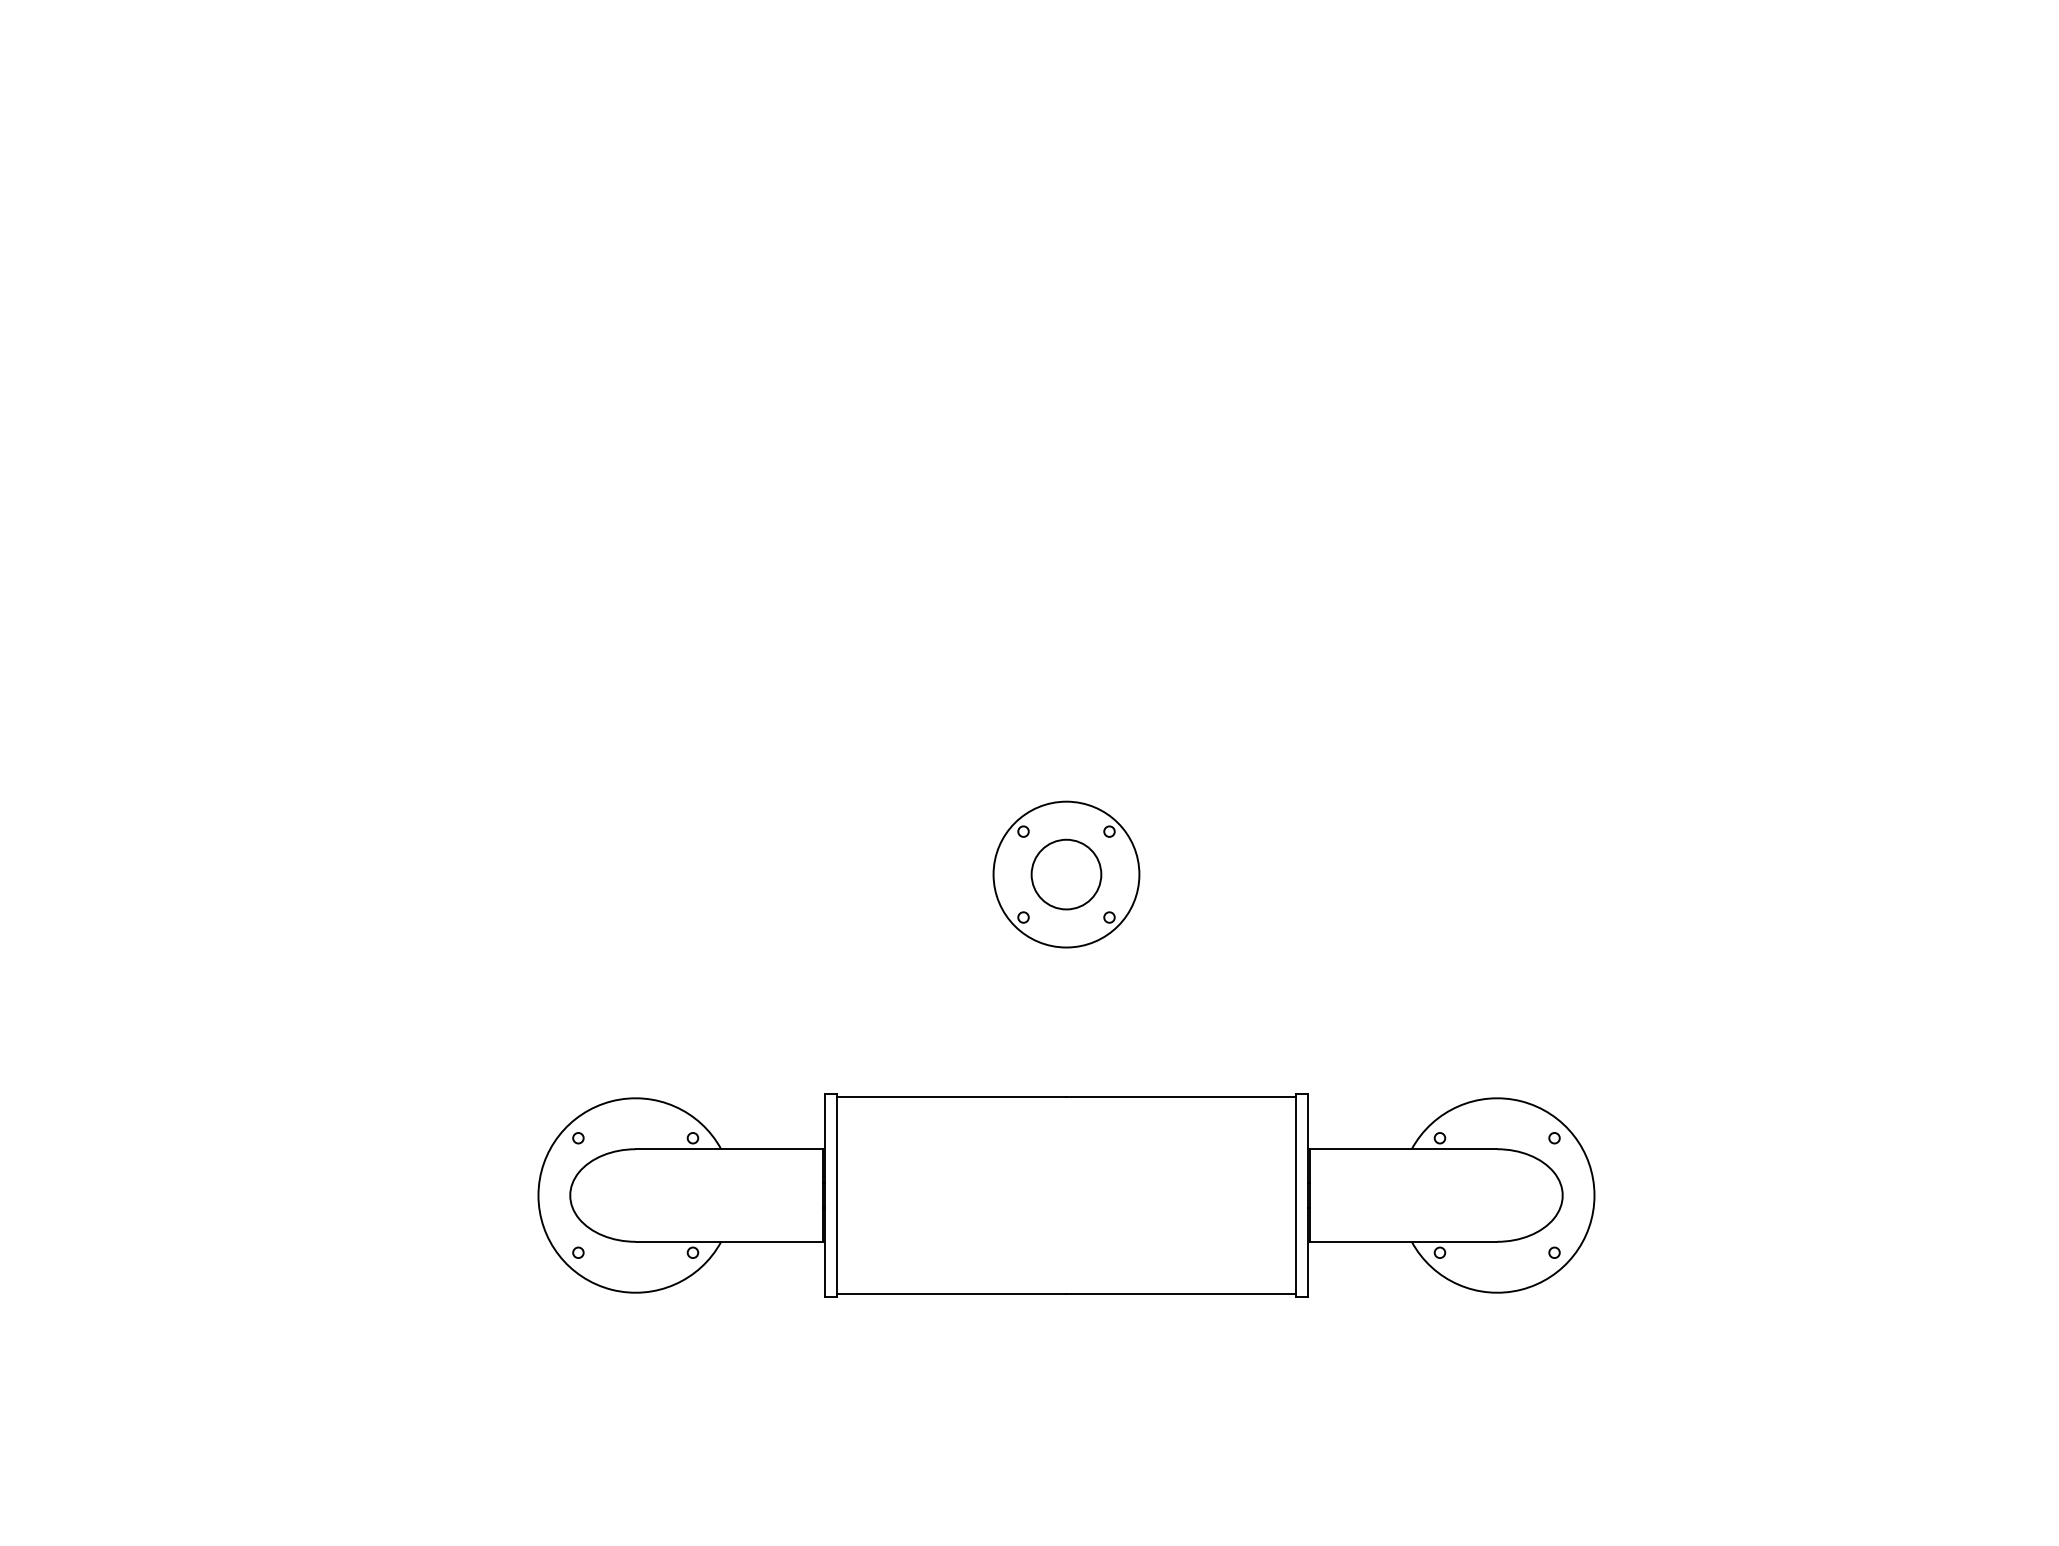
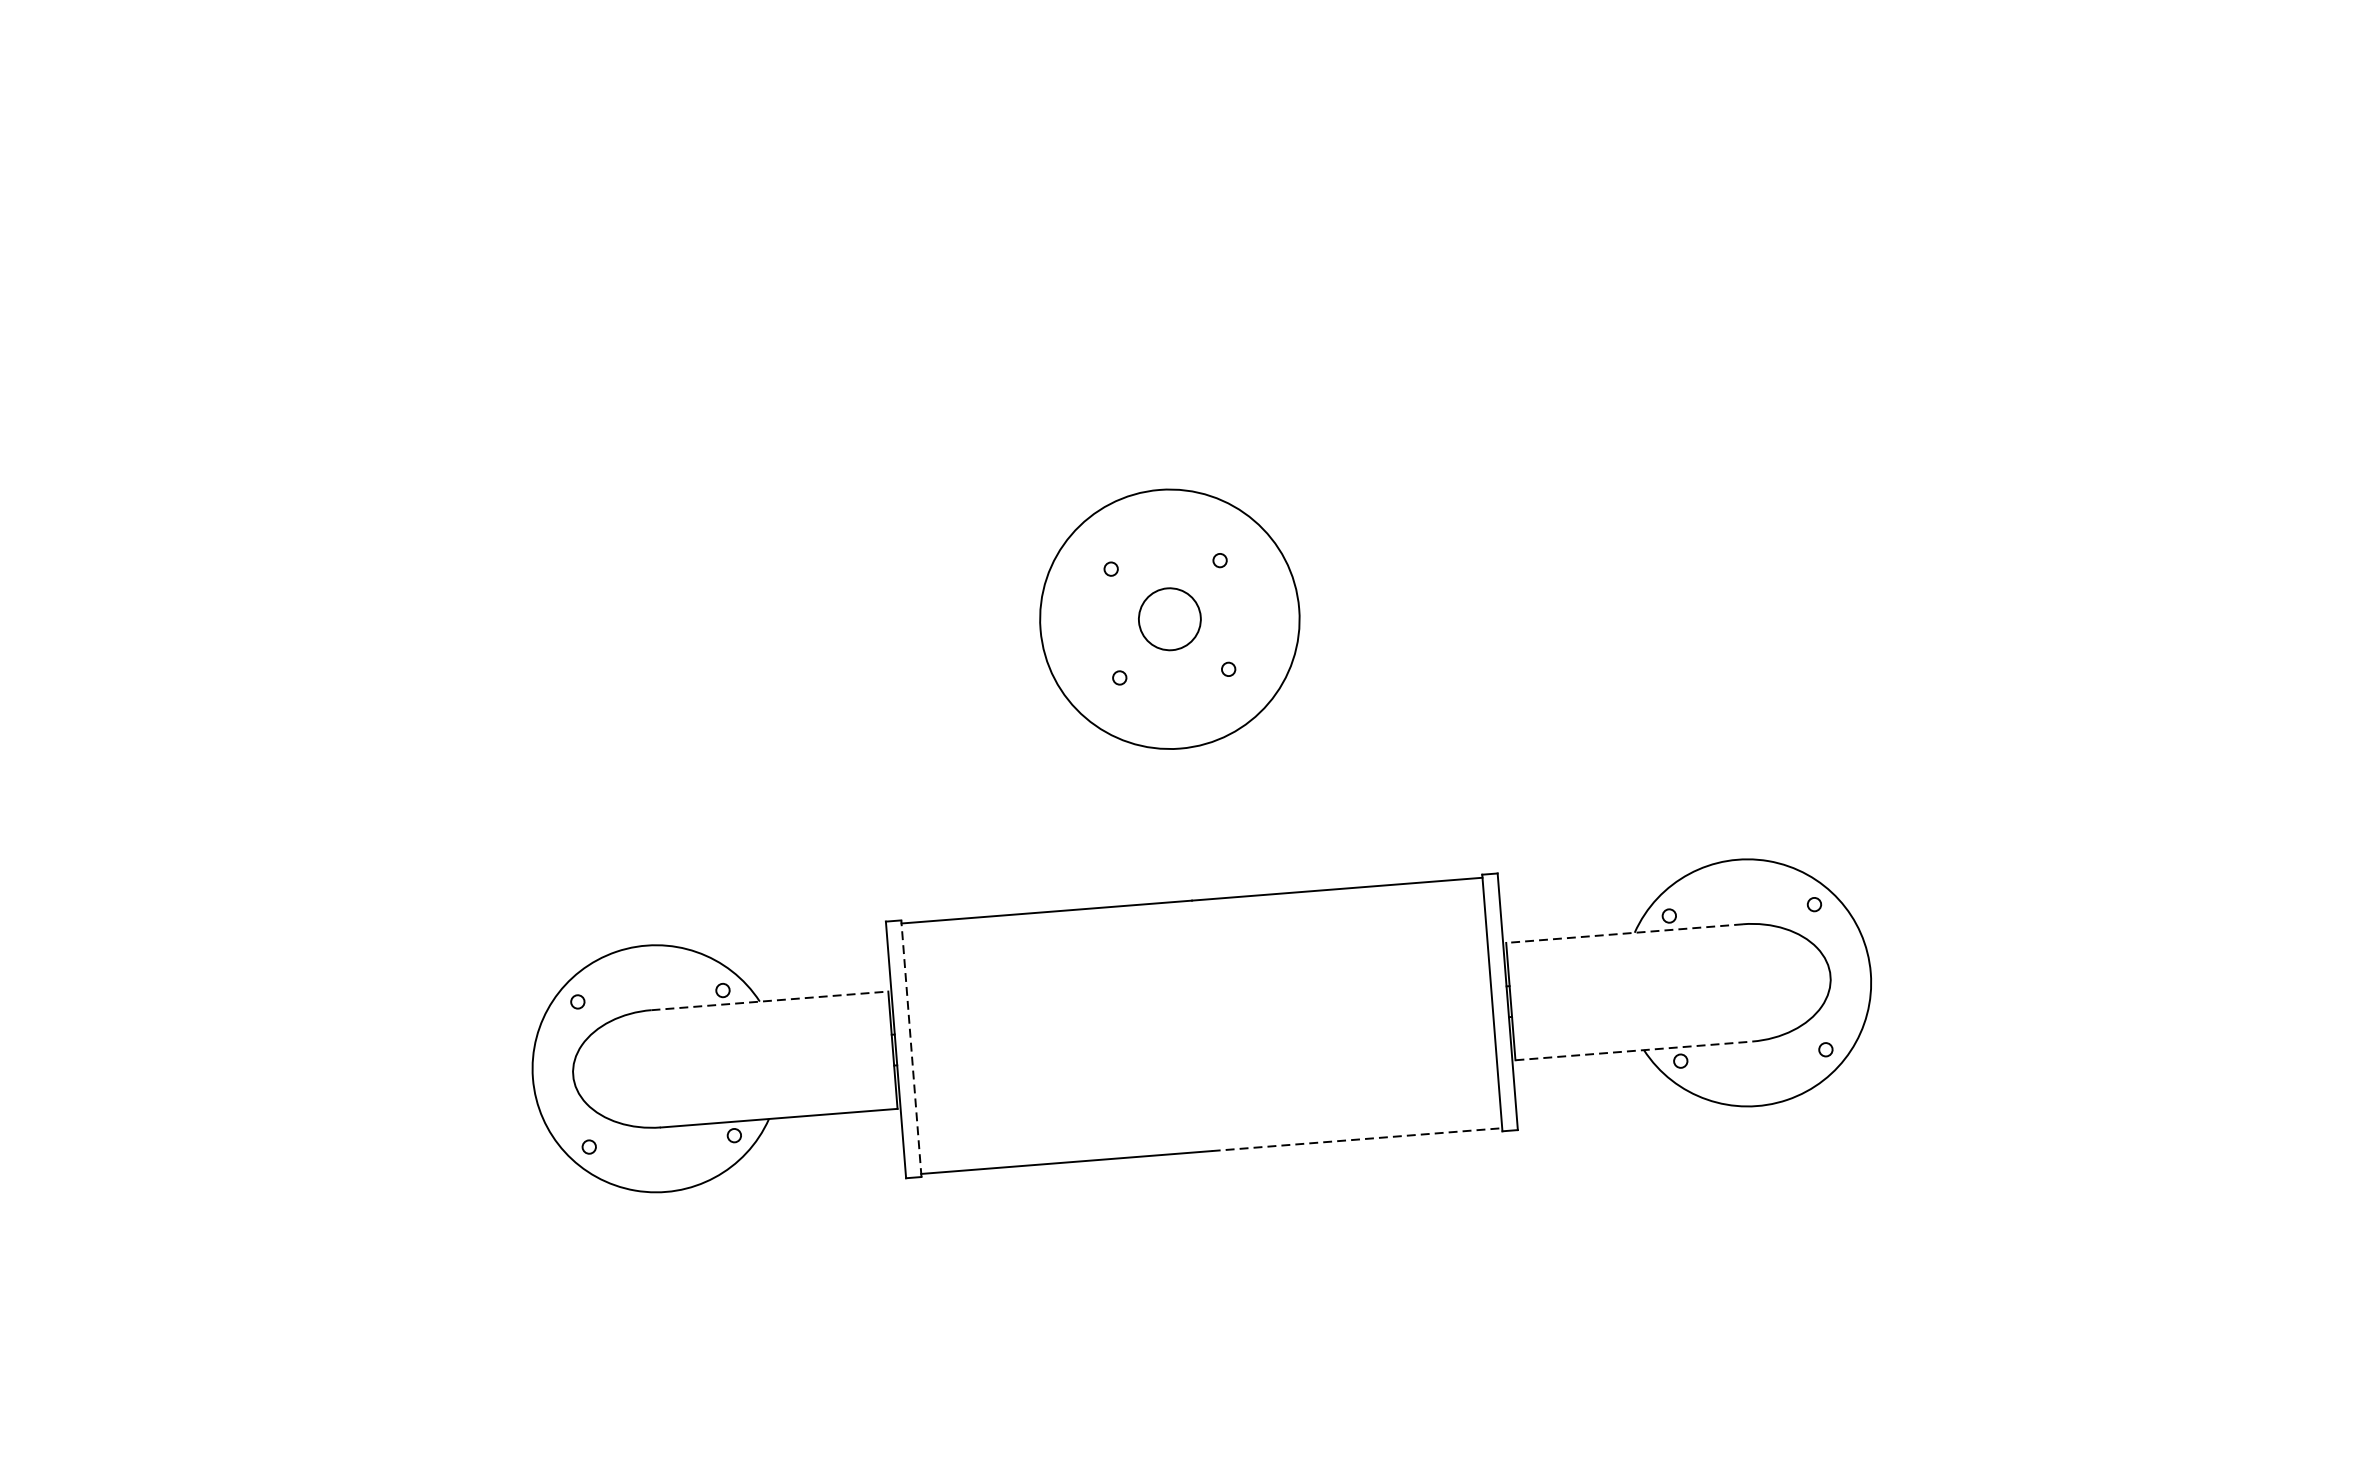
circle: (1066, 874) -> (1169, 619), size x0.7
circle: (1066, 874) -> (1169, 619), size x1.4
line: (729, 1149) -> (770, 1001), solid -> dashed
line: (1403, 1149) -> (1624, 933), solid -> dashed
line: (837, 1195) -> (911, 1048), solid -> dashed
line: (1404, 1241) -> (1634, 1050), solid -> dashed
line: (1181, 1294) -> (1357, 1139), solid -> dashed

